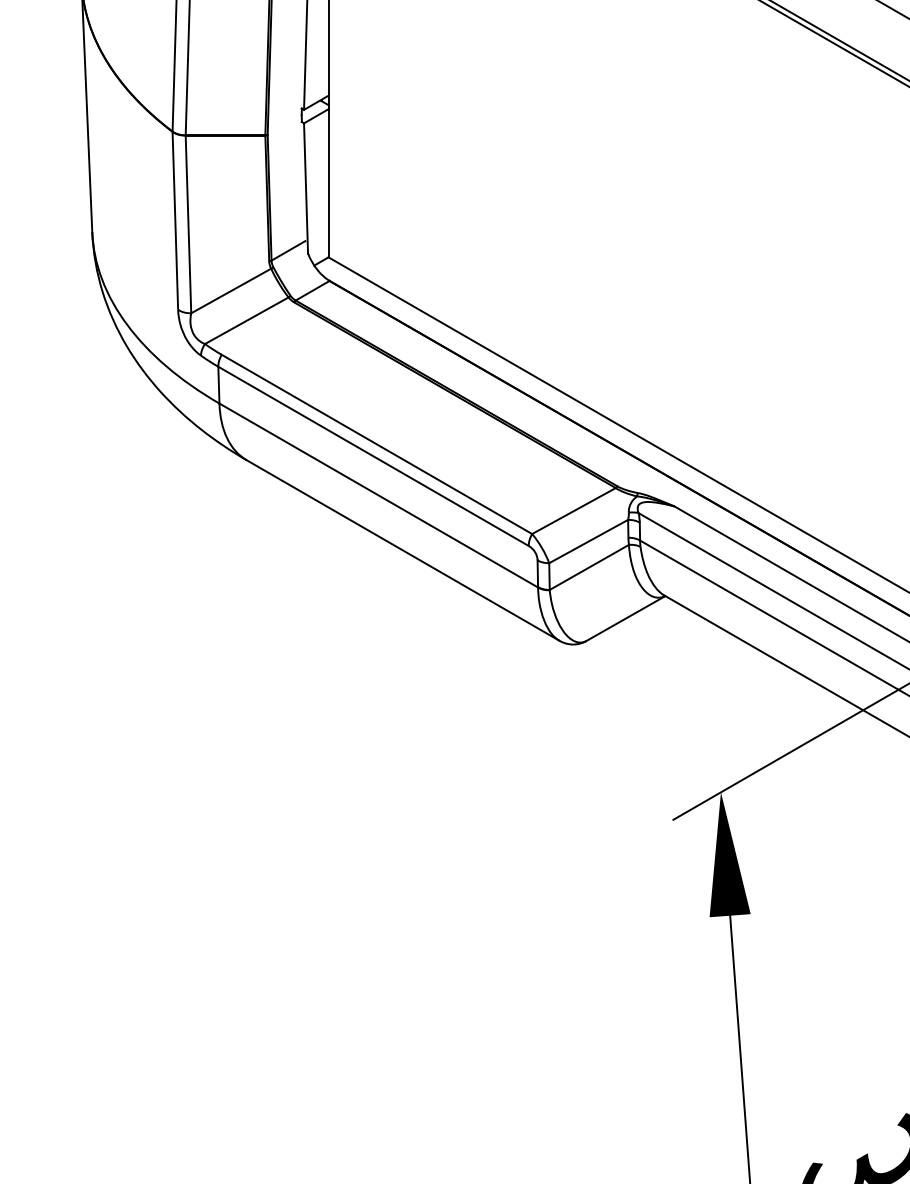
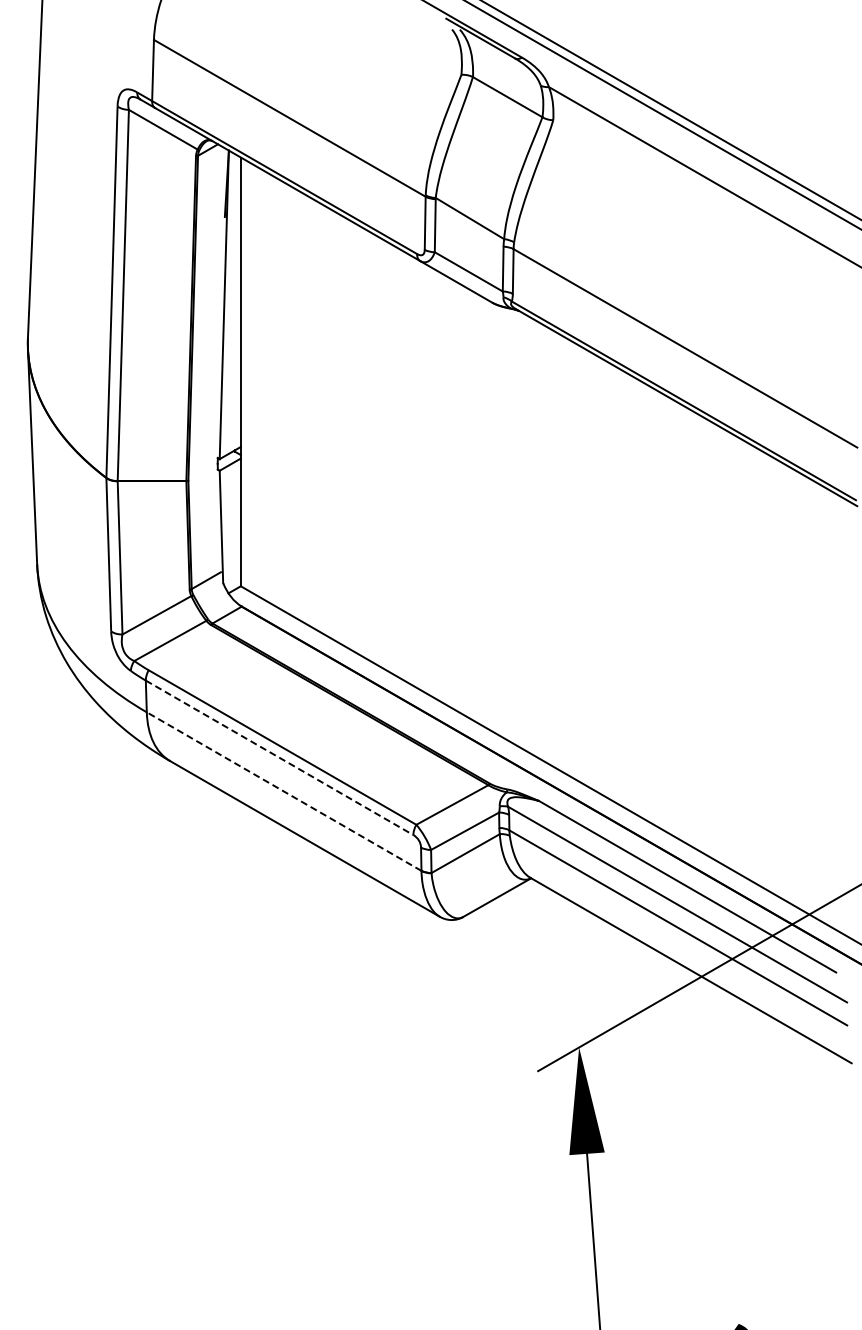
line: (373, 455) -> (279, 757), solid -> dashed
line: (379, 495) -> (284, 791), solid -> dashed

